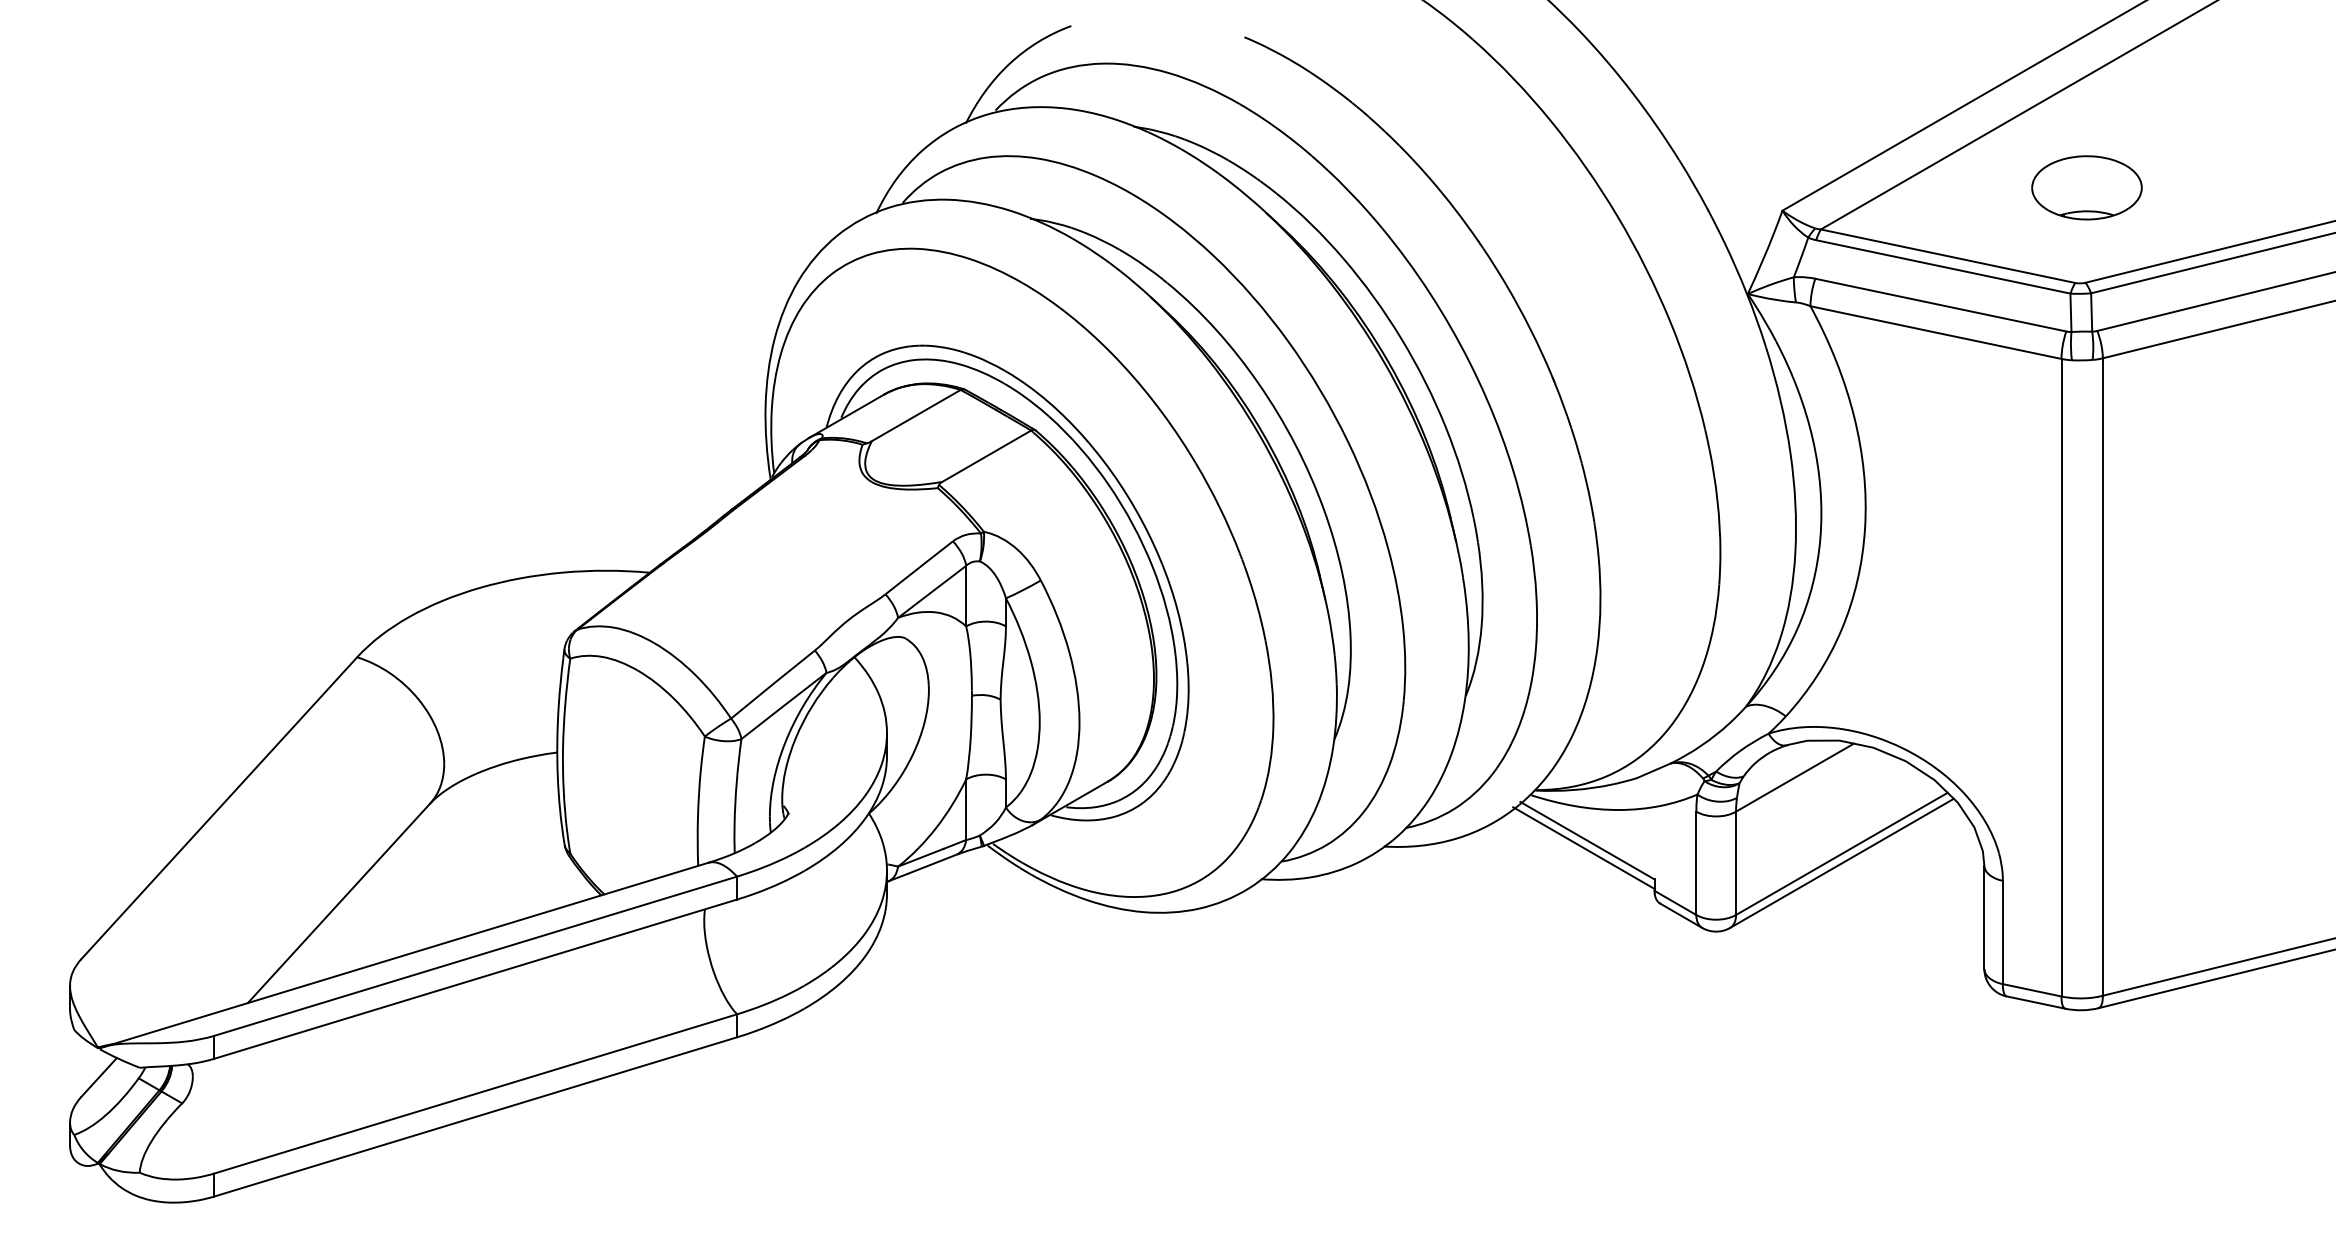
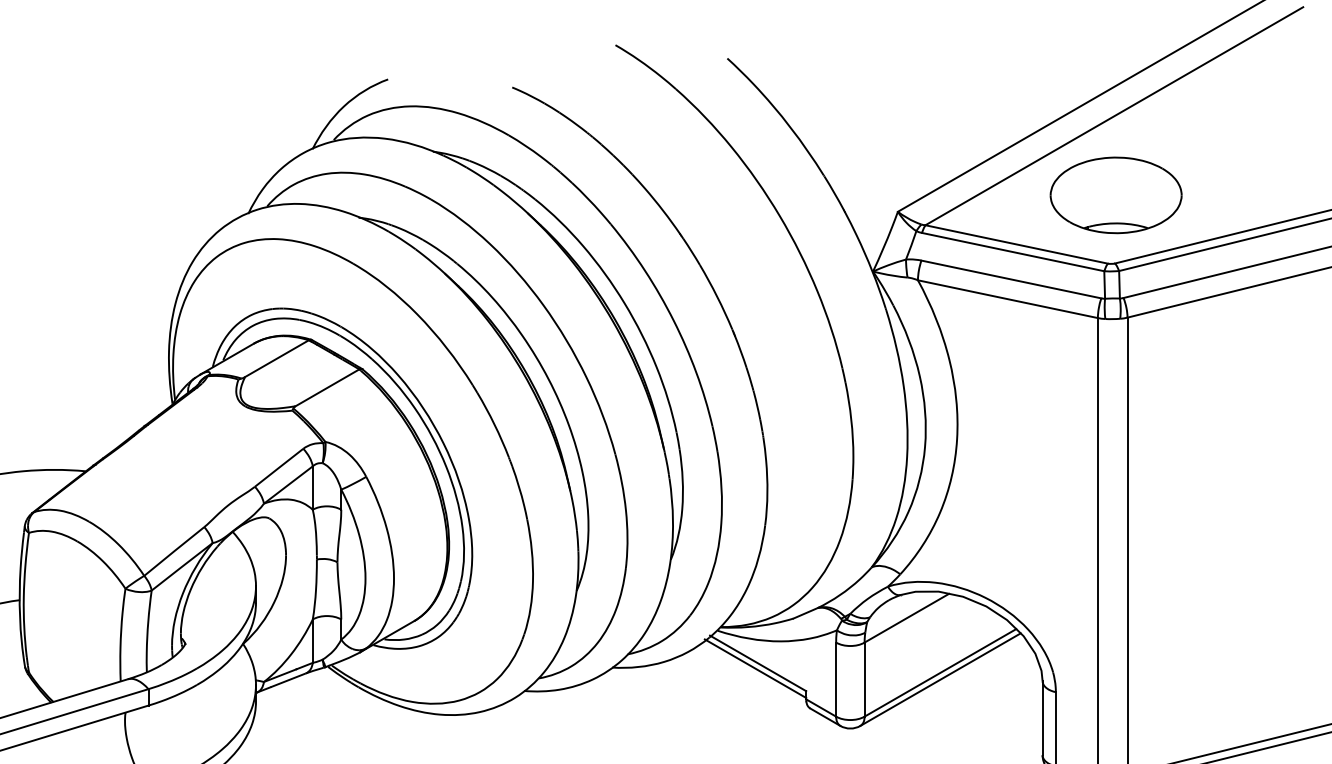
part: (2086, 187) -> (1115, 195), size x1.67

